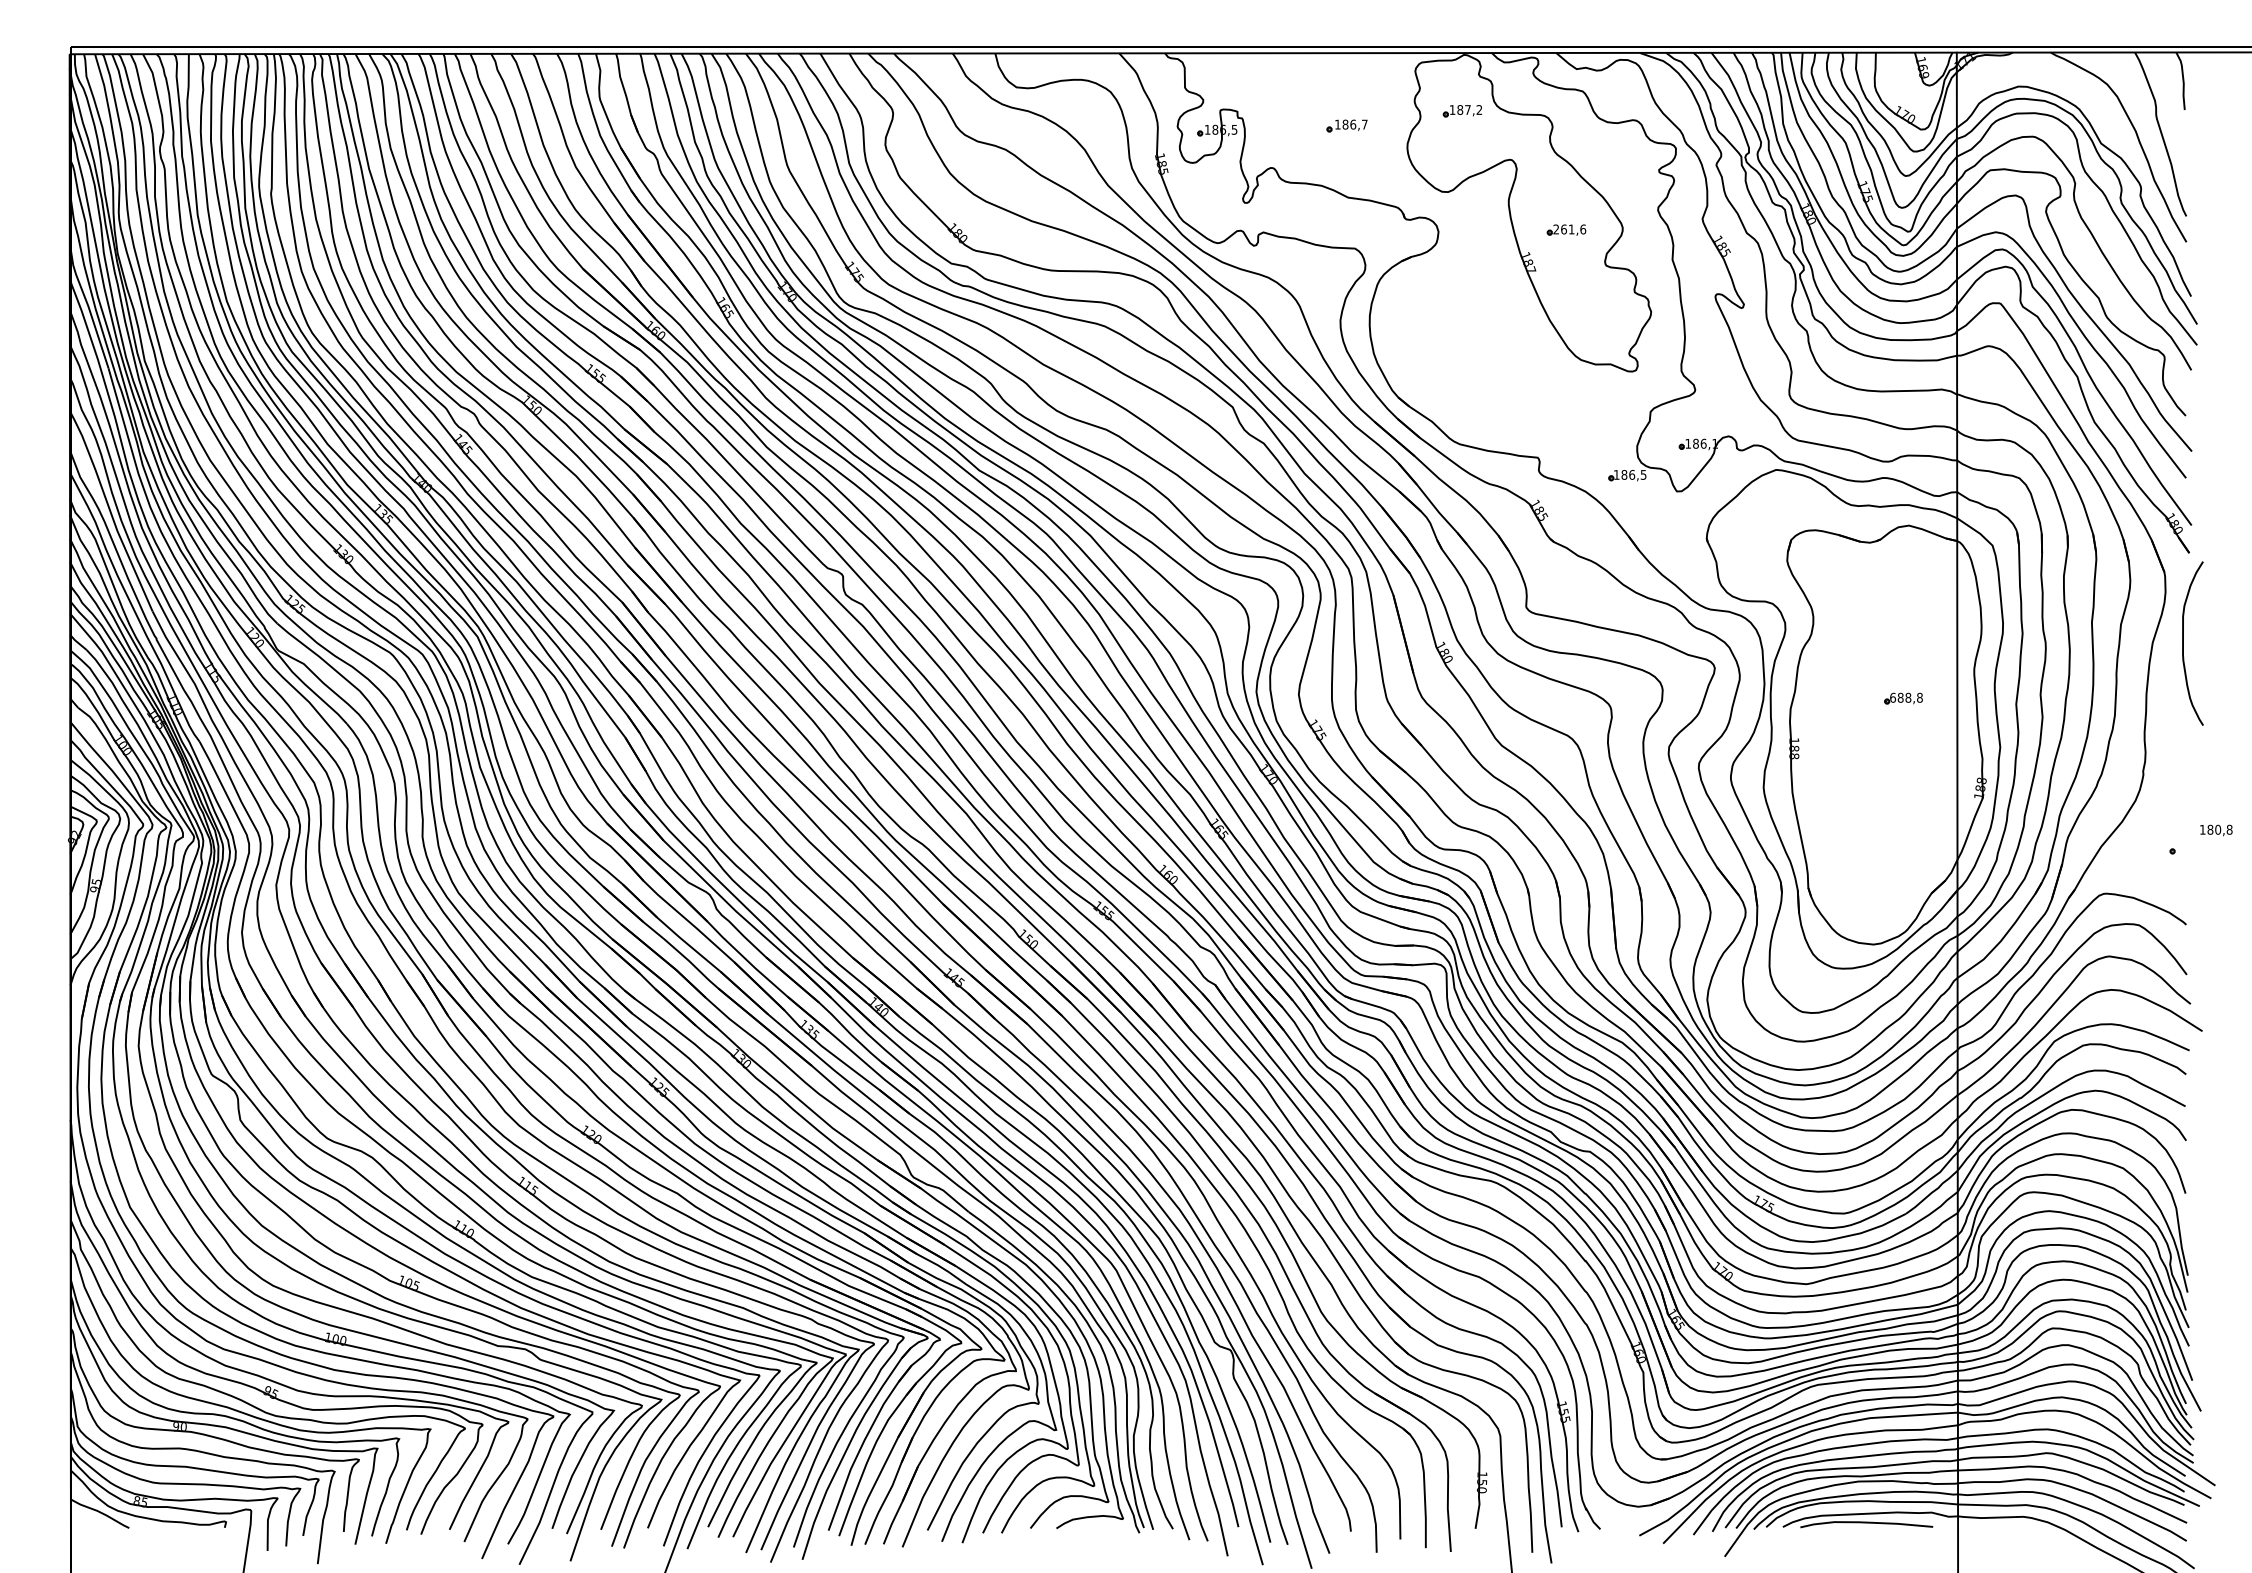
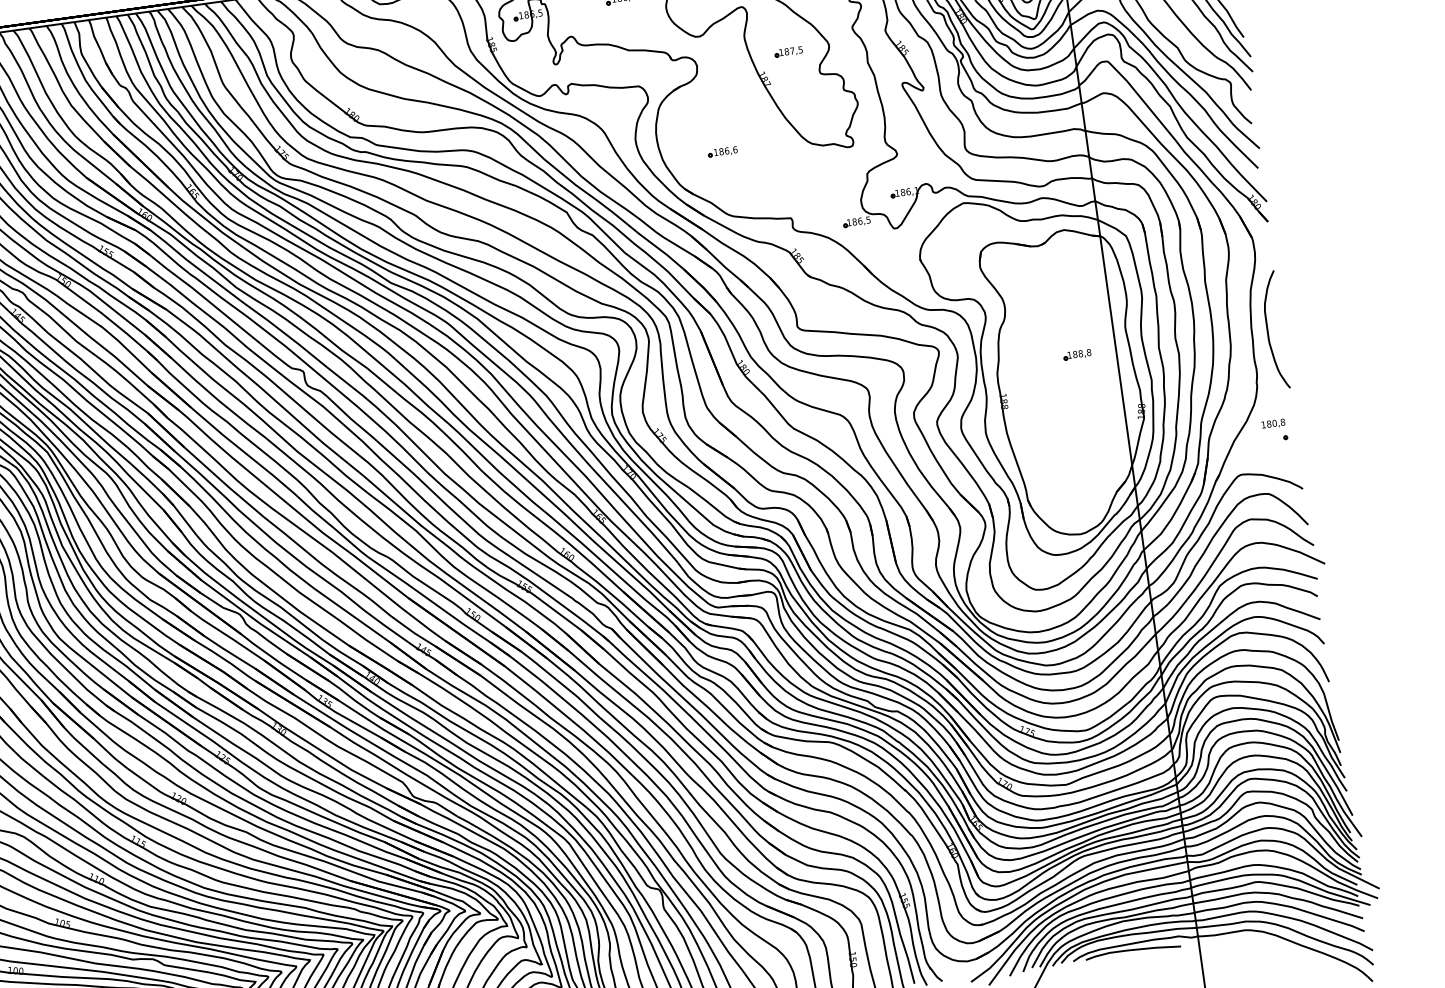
text: (1569, 229) -> (790, 51), 261,6 -> 187,5
part: (1456, 353) -> (722, 151), added
curve: (2183, 643) -> (1267, 331), moved
text: (1893, 697) -> (1070, 354), 688,8 -> 188,8
text: (2216, 830) -> (1273, 424), moved

